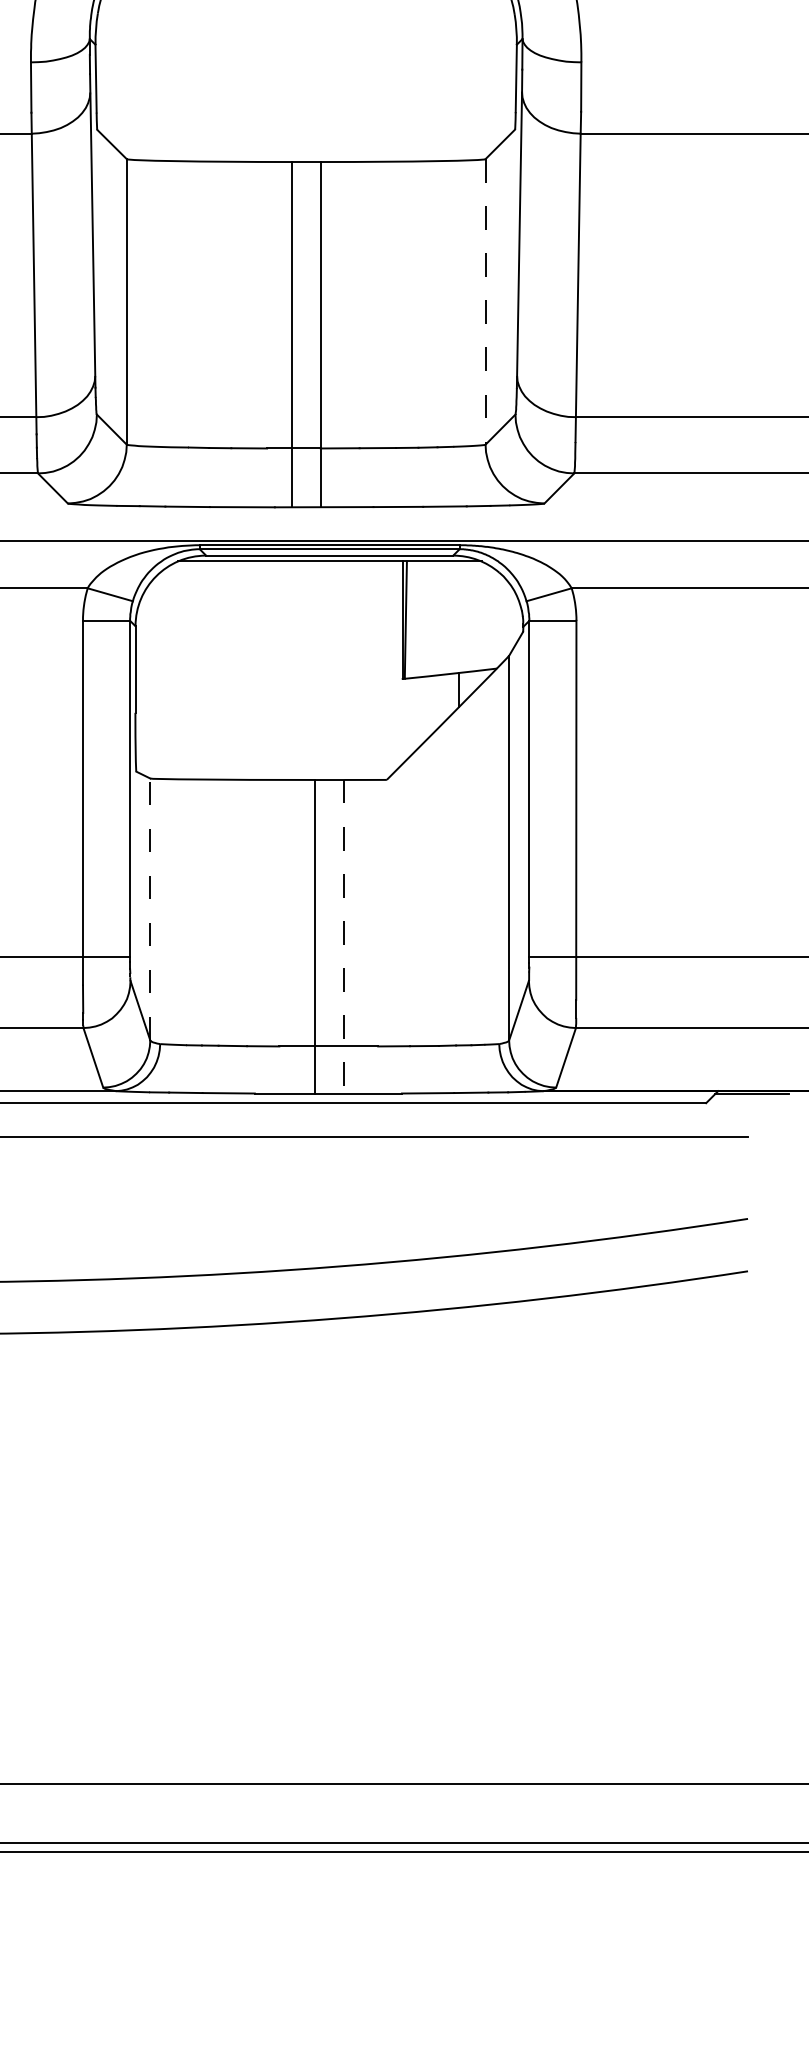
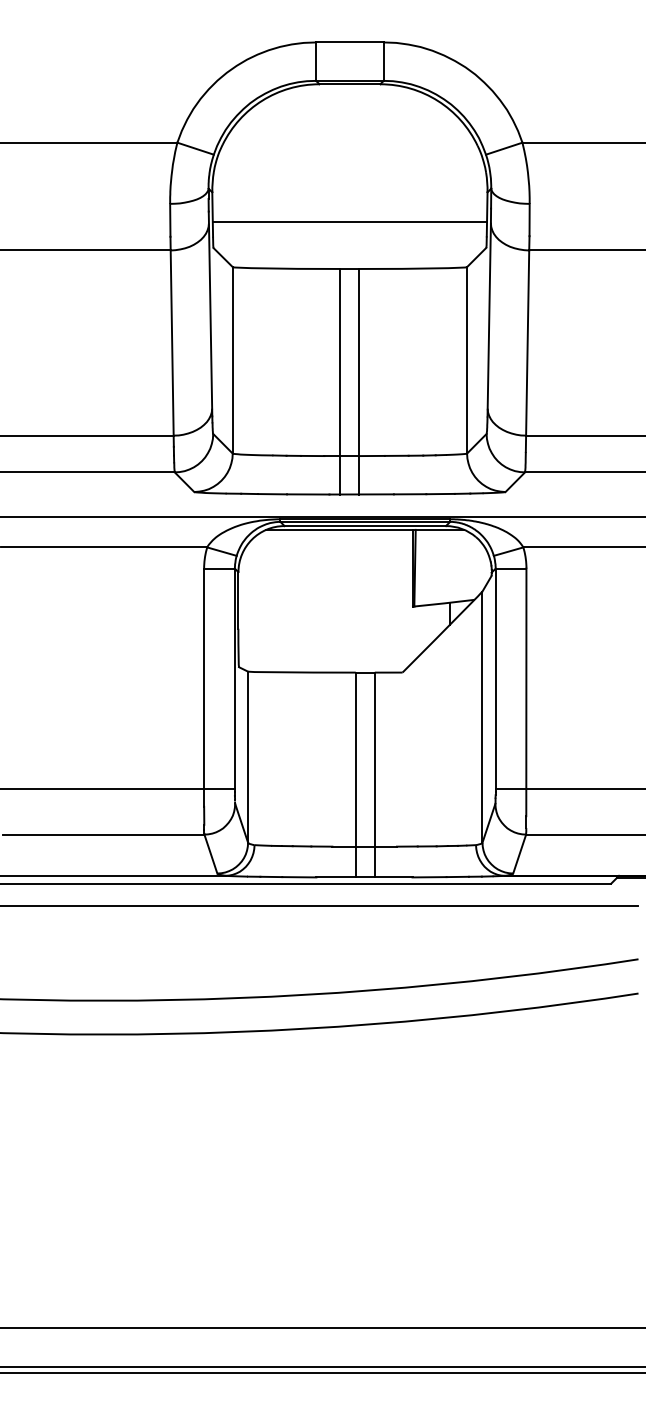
line: (305, 90) -> (349, 222), added
line: (486, 302) -> (467, 360), dashed -> solid
line: (150, 909) -> (248, 757), dashed -> solid
line: (343, 937) -> (374, 775), dashed -> solid

